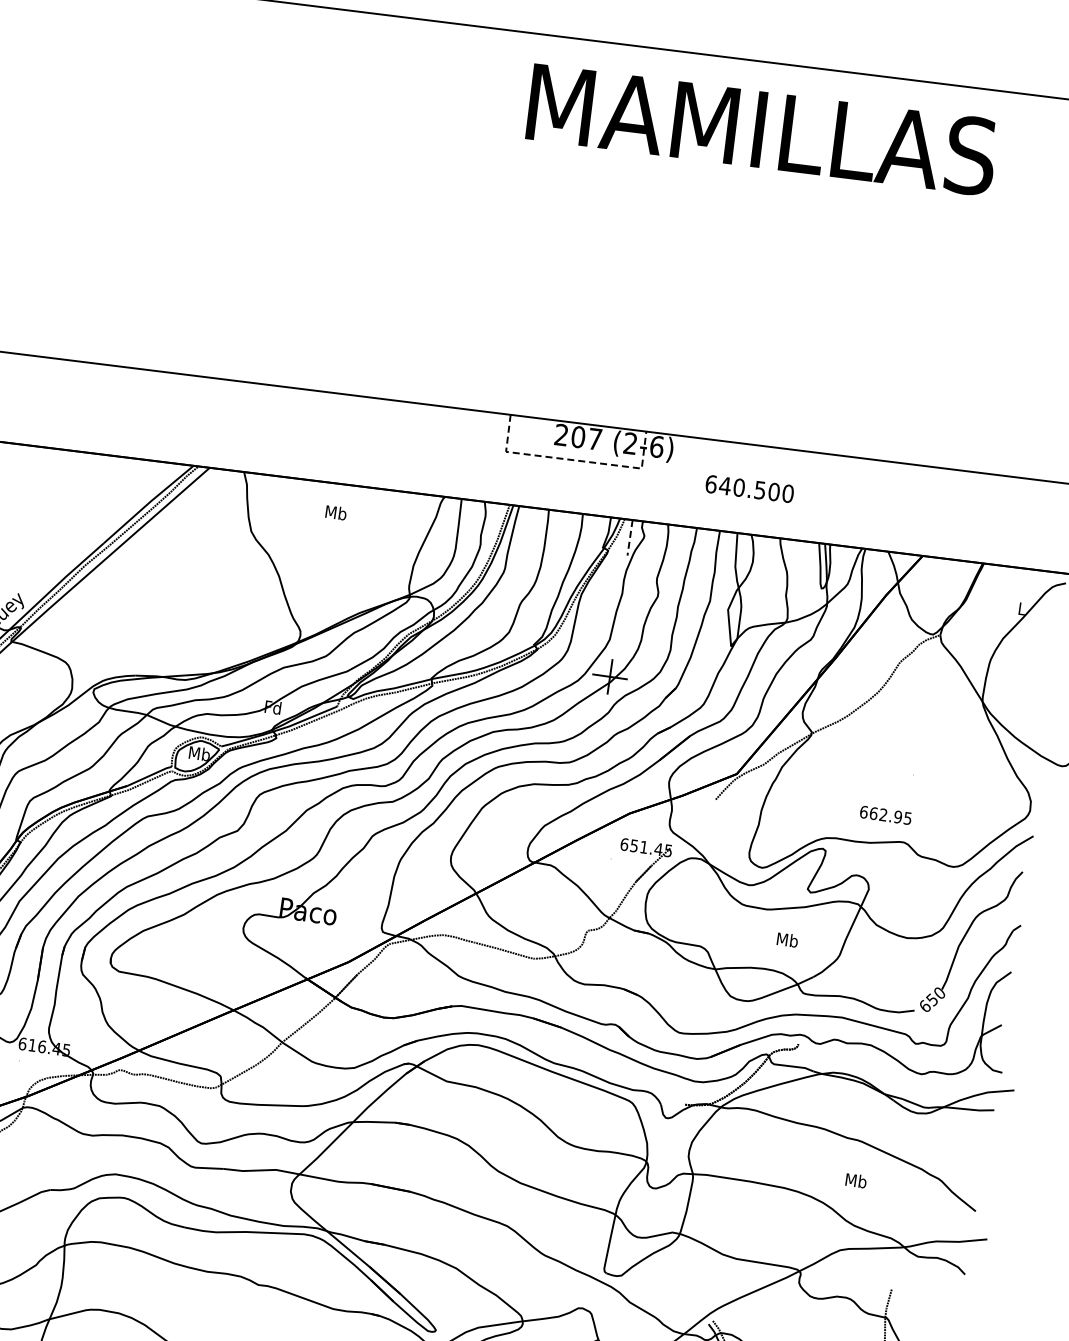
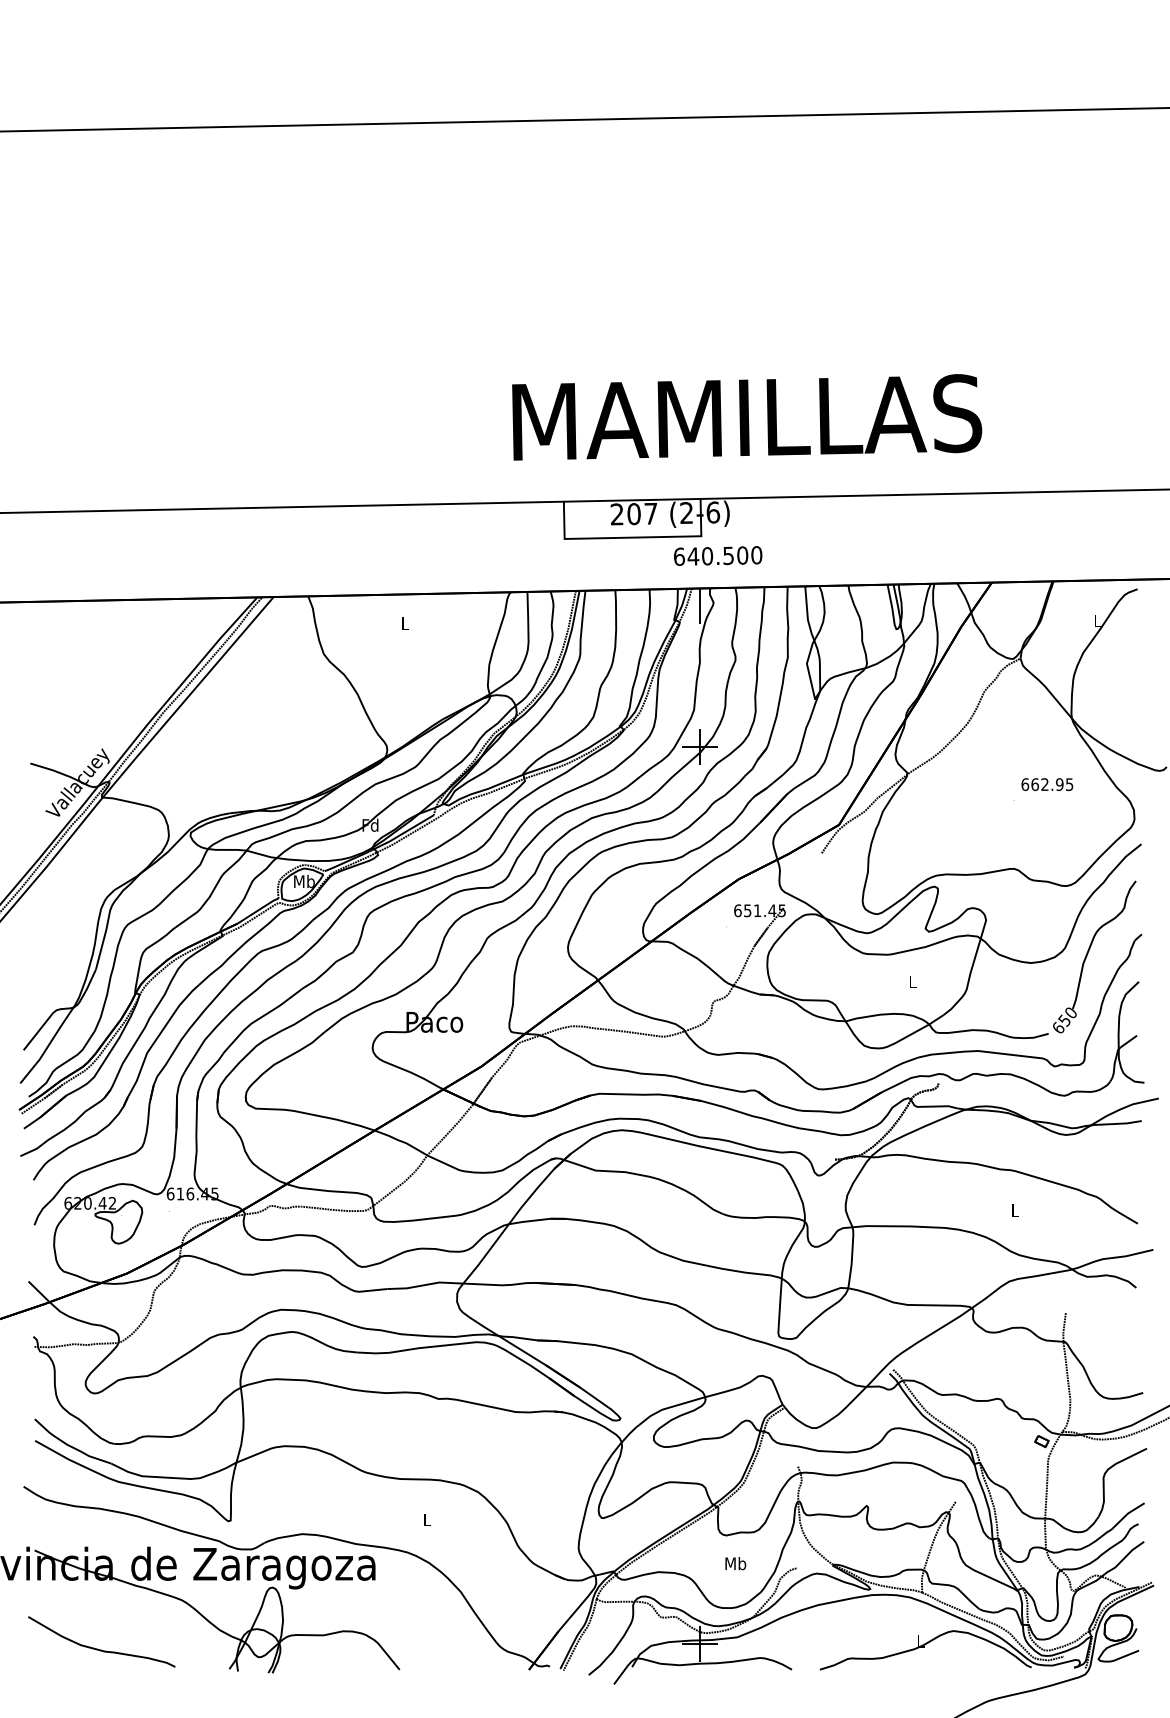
text: (762, 129) -> (747, 417), moved
line: (574, 460) -> (633, 537), dashed -> solid
text: (750, 488) -> (718, 555), moved
text: (335, 512) -> (404, 623), Mb -> L
line: (629, 537) -> (699, 606), dashed -> solid
text: (885, 815) -> (1047, 784), moved
text: (787, 939) -> (912, 981), Mb -> L
text: (855, 1180) -> (1014, 1210), Mb -> L

